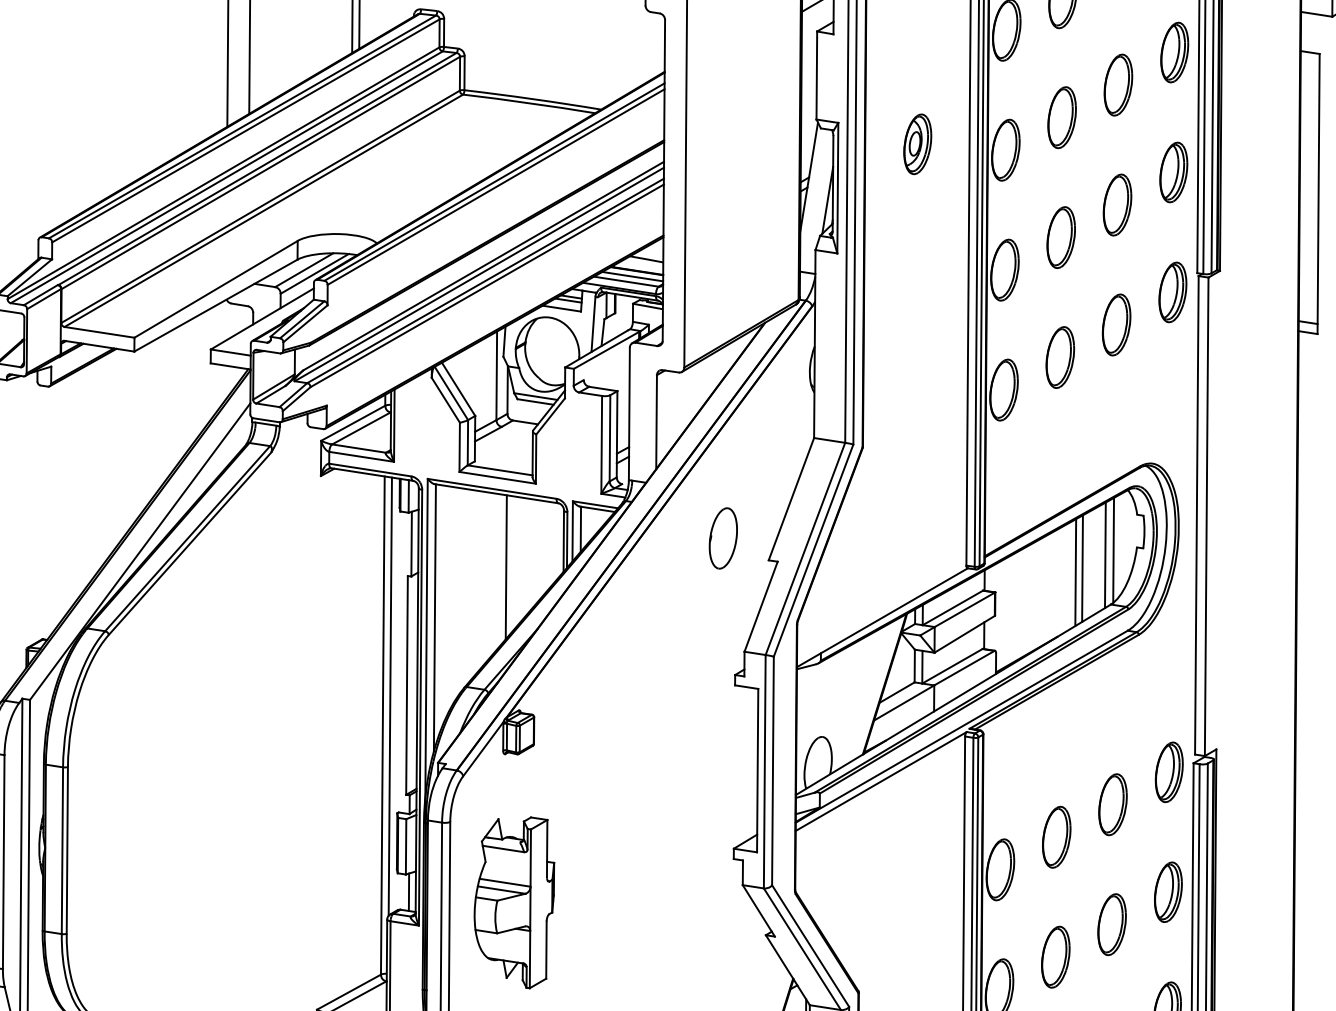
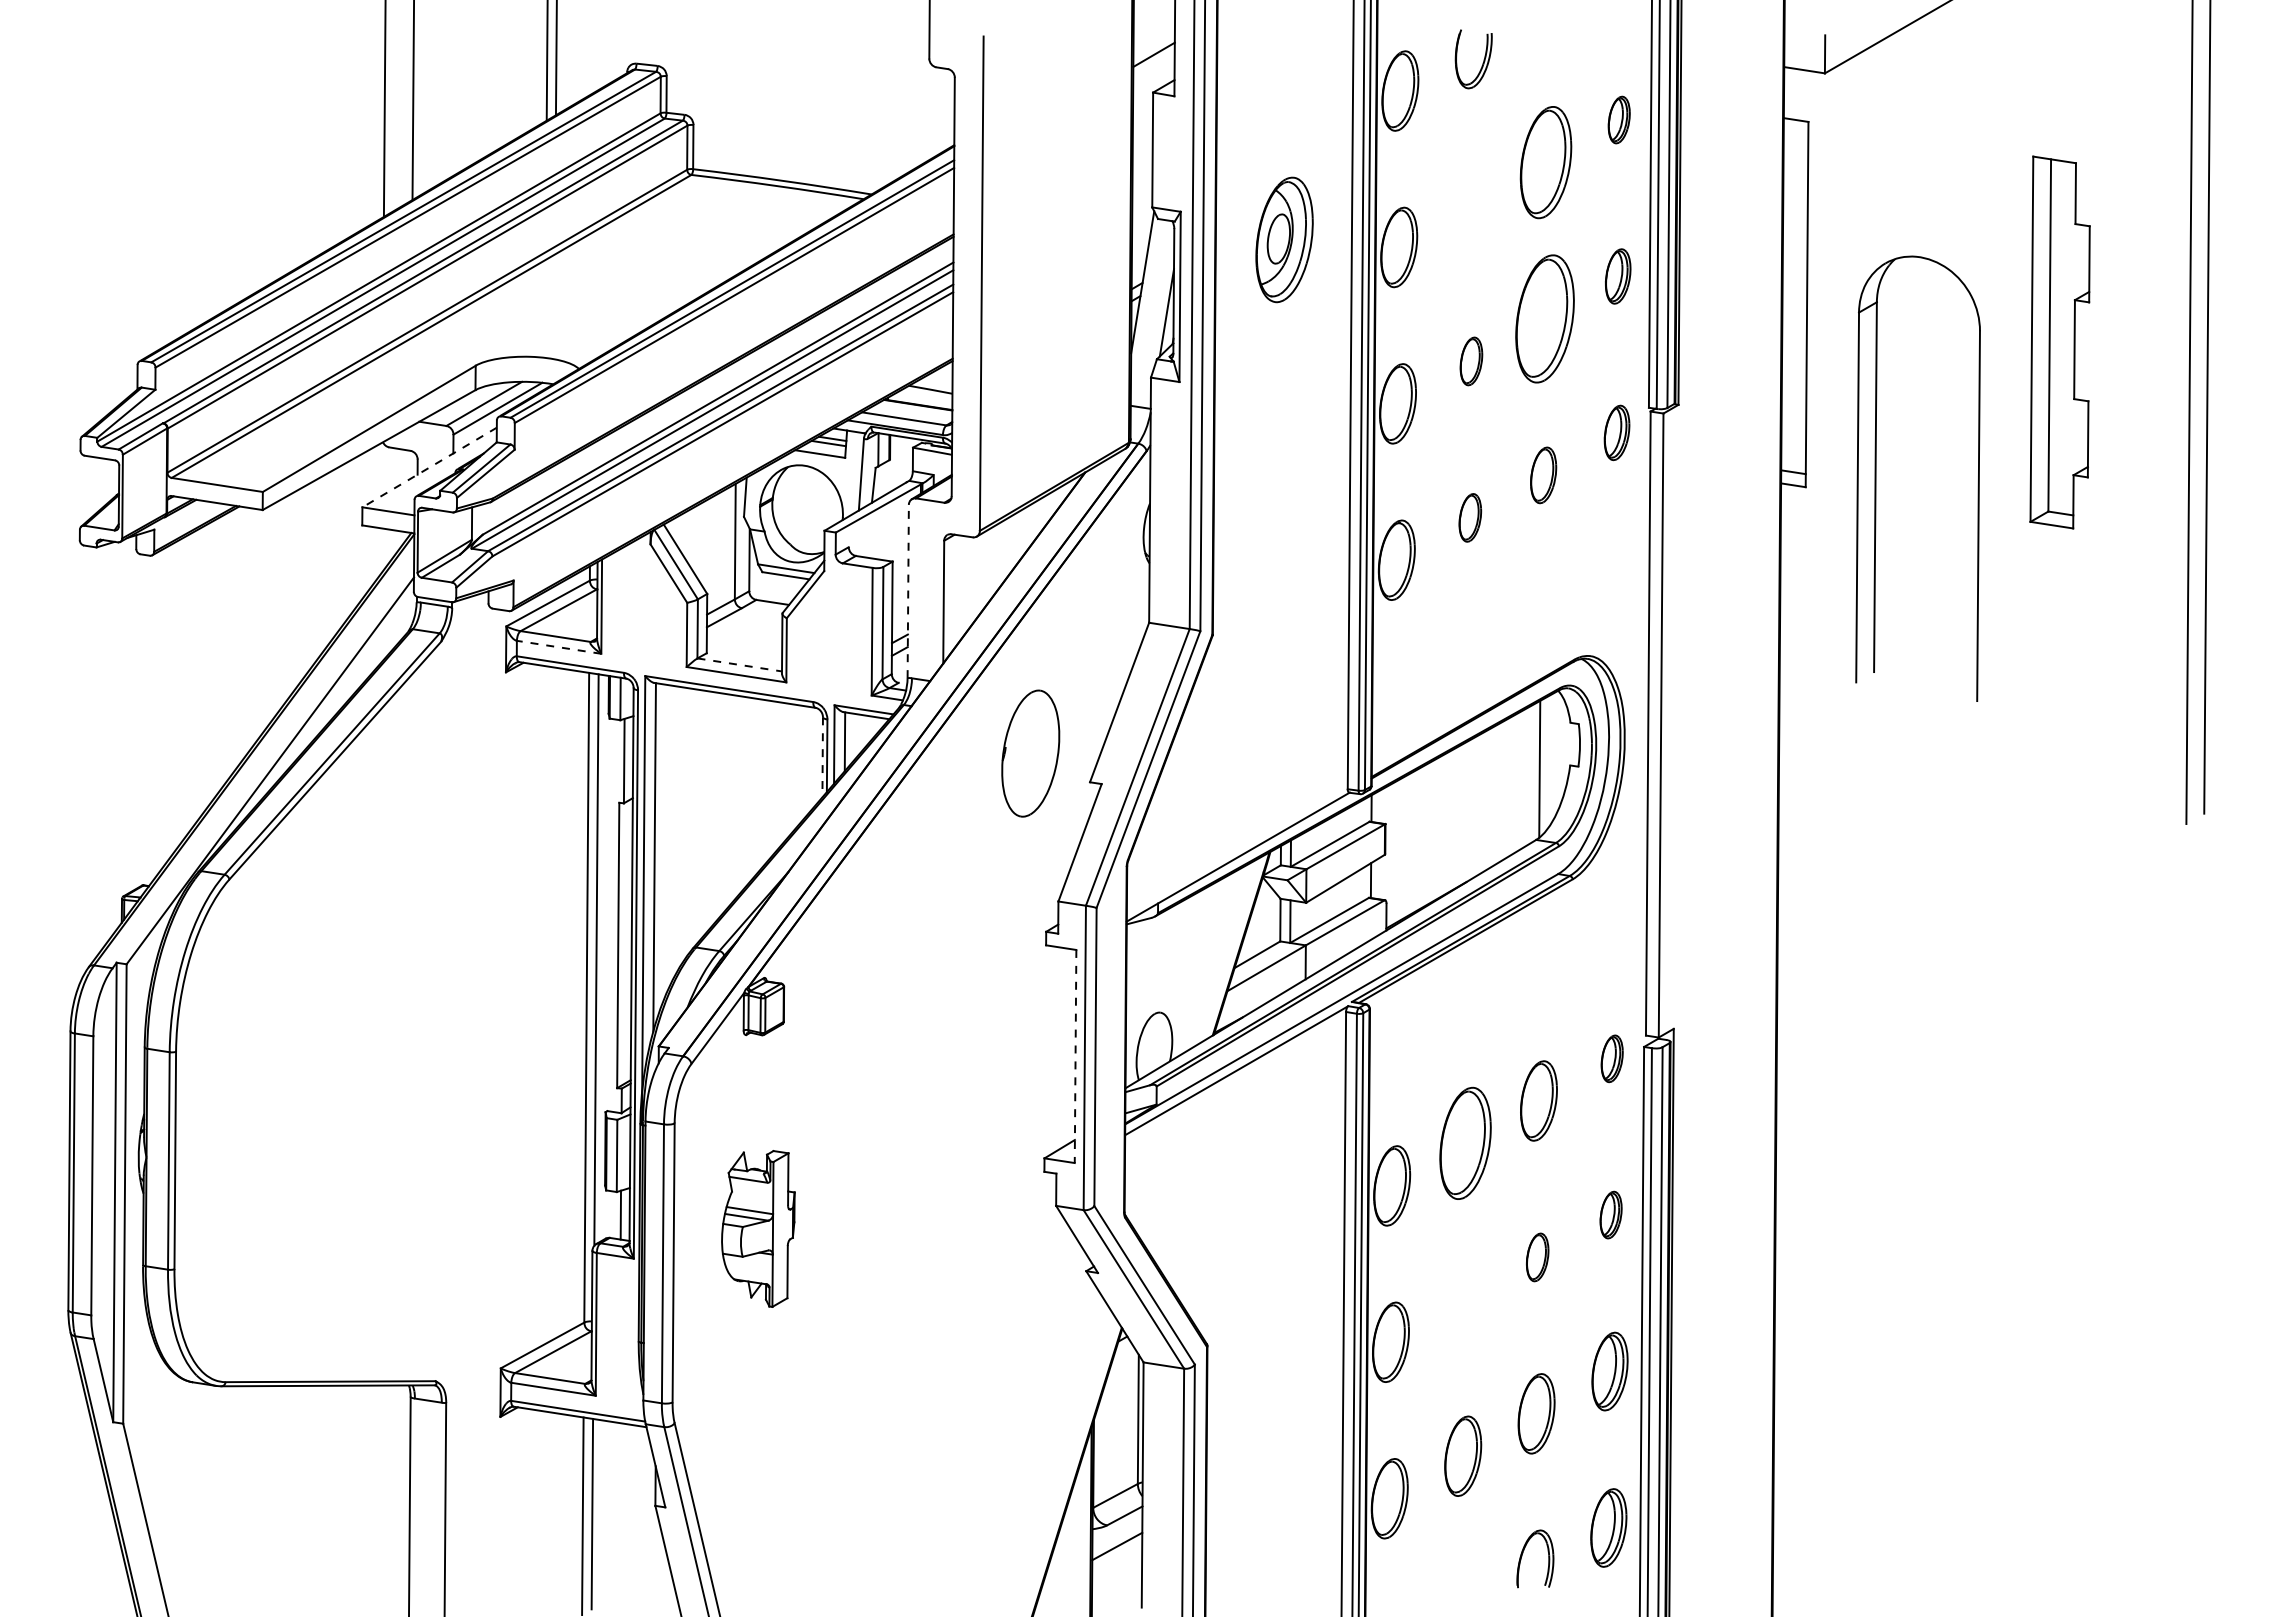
part: (1174, 52) -> (1618, 119), size x0.6
part: (1118, 85) -> (1545, 162), size x1.4
part: (1062, 117) -> (1472, 204), removed
part: (917, 144) -> (1283, 239), size x1.6
part: (1173, 172) -> (1617, 276), size x0.7
part: (1117, 204) -> (1544, 318), size x1.6
part: (1061, 237) -> (1471, 361), size x0.6
line: (632, 276) -> (912, 412), removed
part: (1172, 292) -> (1616, 432), size x0.7
line: (262, 318) -> (429, 467), solid -> dashed
part: (1116, 325) -> (1543, 475), size x0.7
part: (1060, 357) -> (1470, 517), size x0.6
line: (629, 414) -> (908, 591), solid -> dashed
line: (361, 456) -> (559, 647), solid -> dashed
line: (499, 470) -> (739, 664), solid -> dashed
part: (723, 538) -> (1030, 753), size x1.6
line: (563, 541) -> (822, 757), solid -> dashed
line: (1104, 555) -> (1528, 775), removed
line: (506, 567) -> (747, 791), removed
line: (1081, 568) -> (1498, 792), removed
line: (1075, 572) -> (1489, 797), removed
line: (757, 770) -> (1075, 1056), solid -> dashed
part: (1168, 772) -> (1611, 1058), size x0.6
part: (1056, 837) -> (1465, 1143), size x1.4
part: (1167, 891) -> (1610, 1214), size x0.6
part: (514, 902) -> (758, 1228), size x0.7
part: (1111, 924) -> (1537, 1257), size x0.6
part: (1055, 956) -> (1464, 1299), removed

